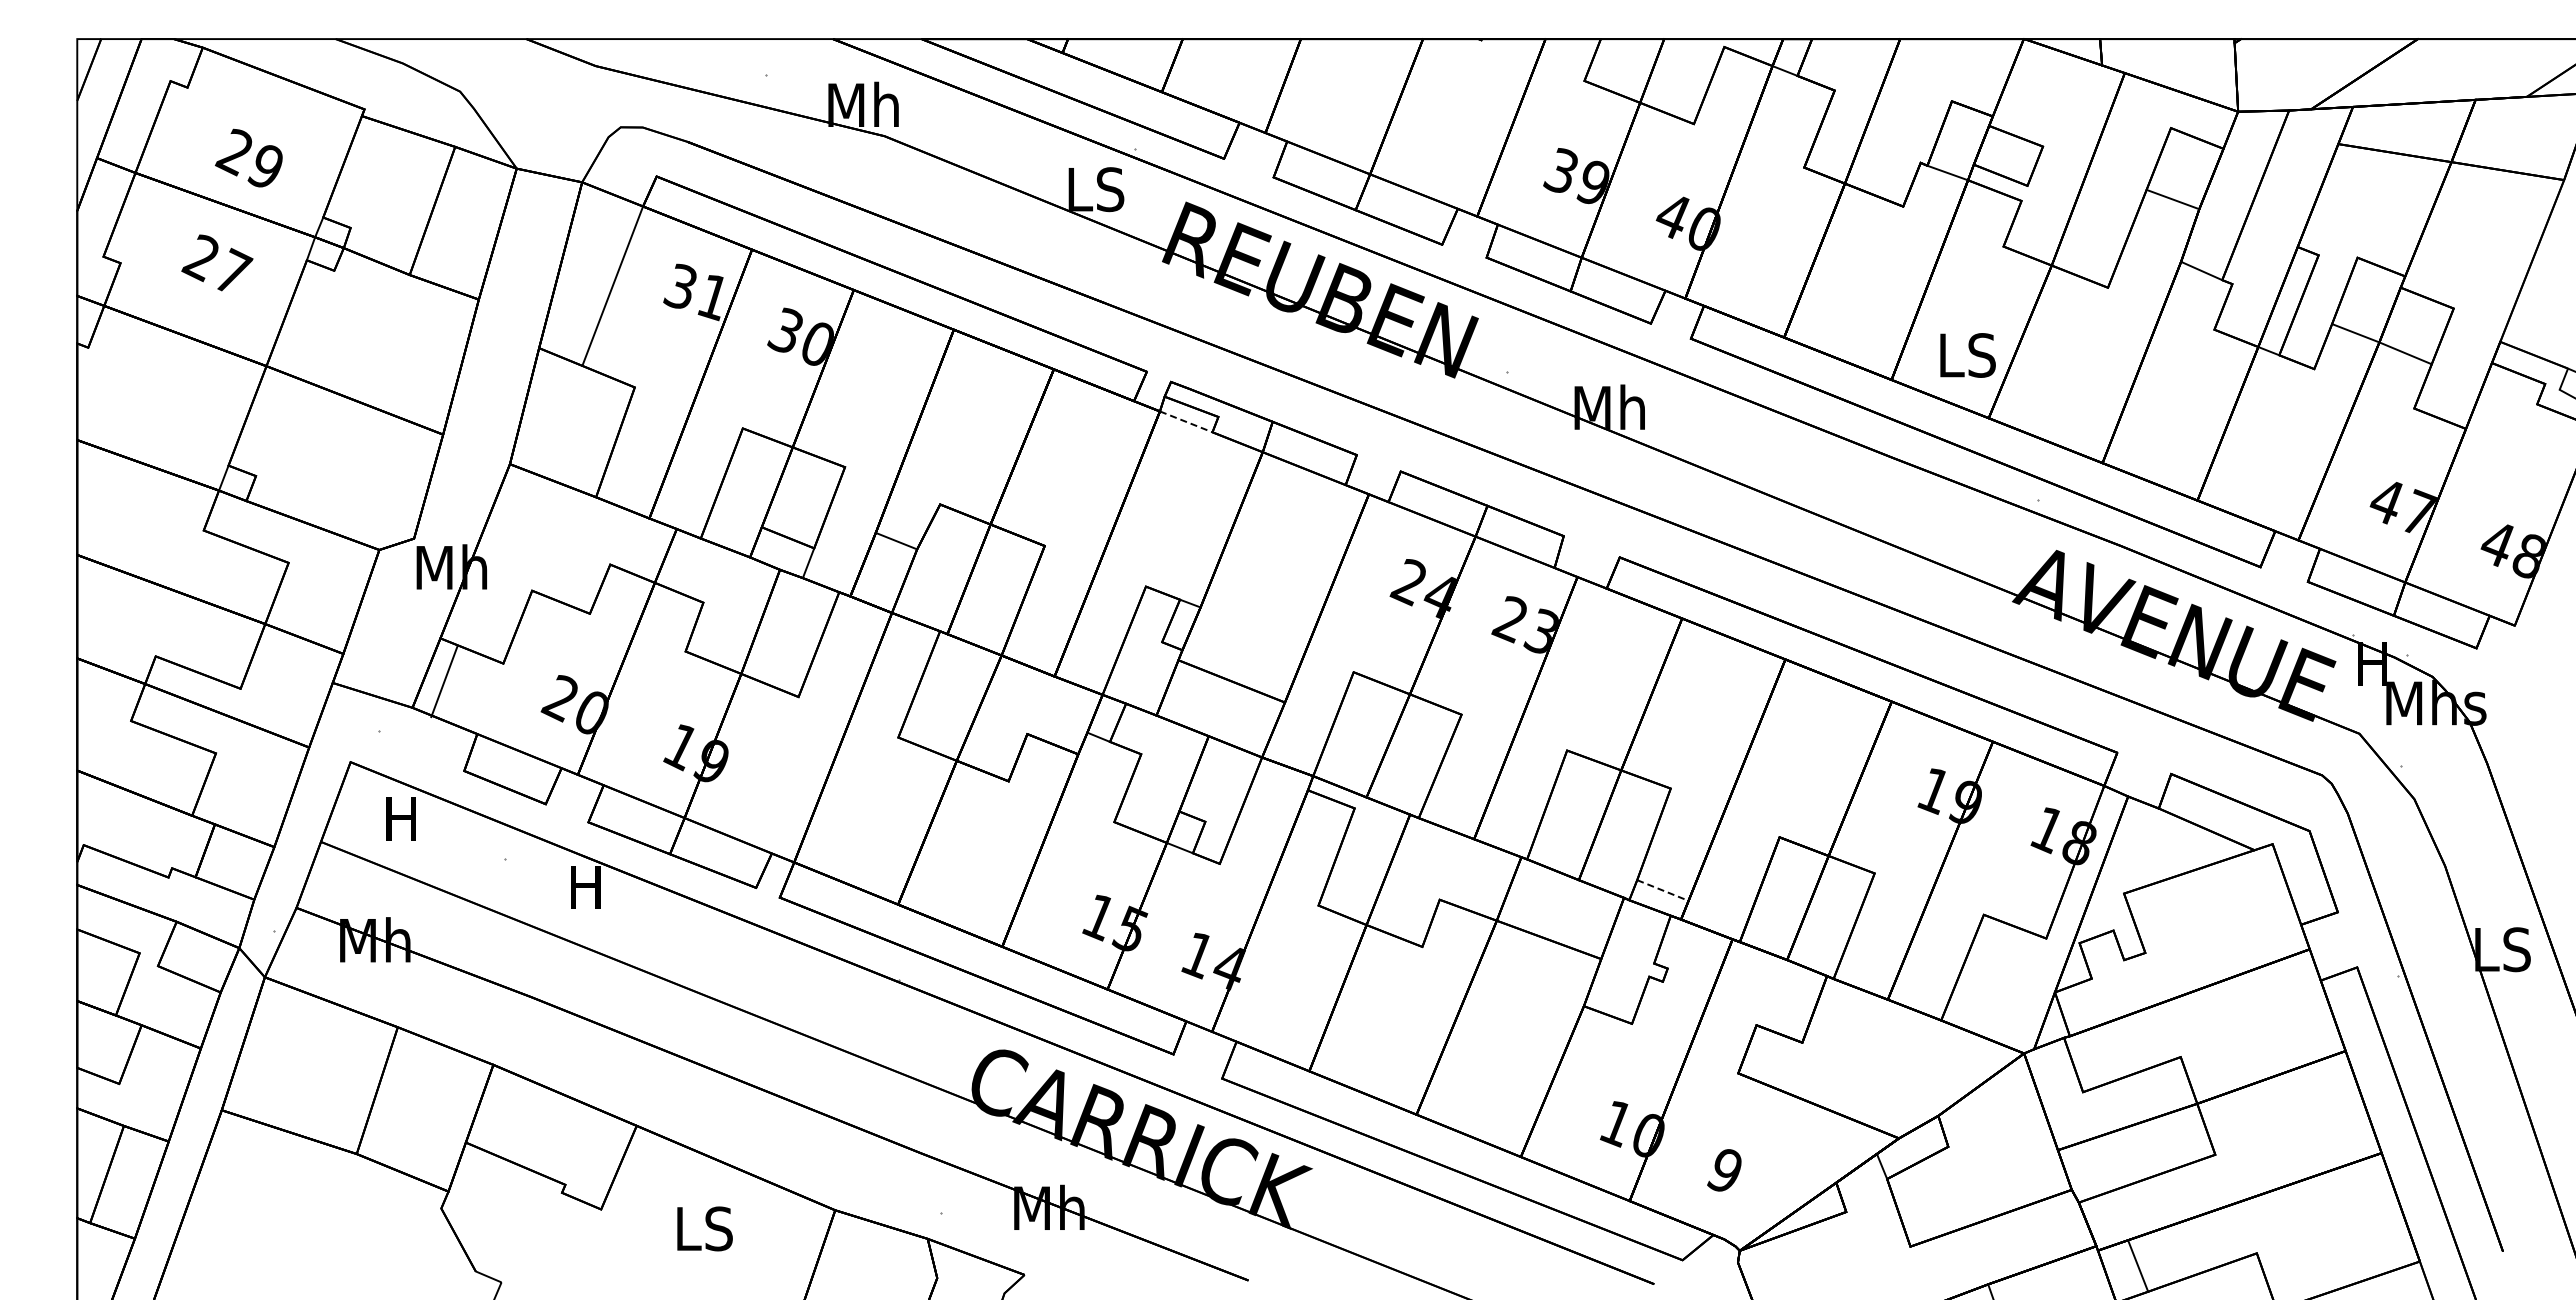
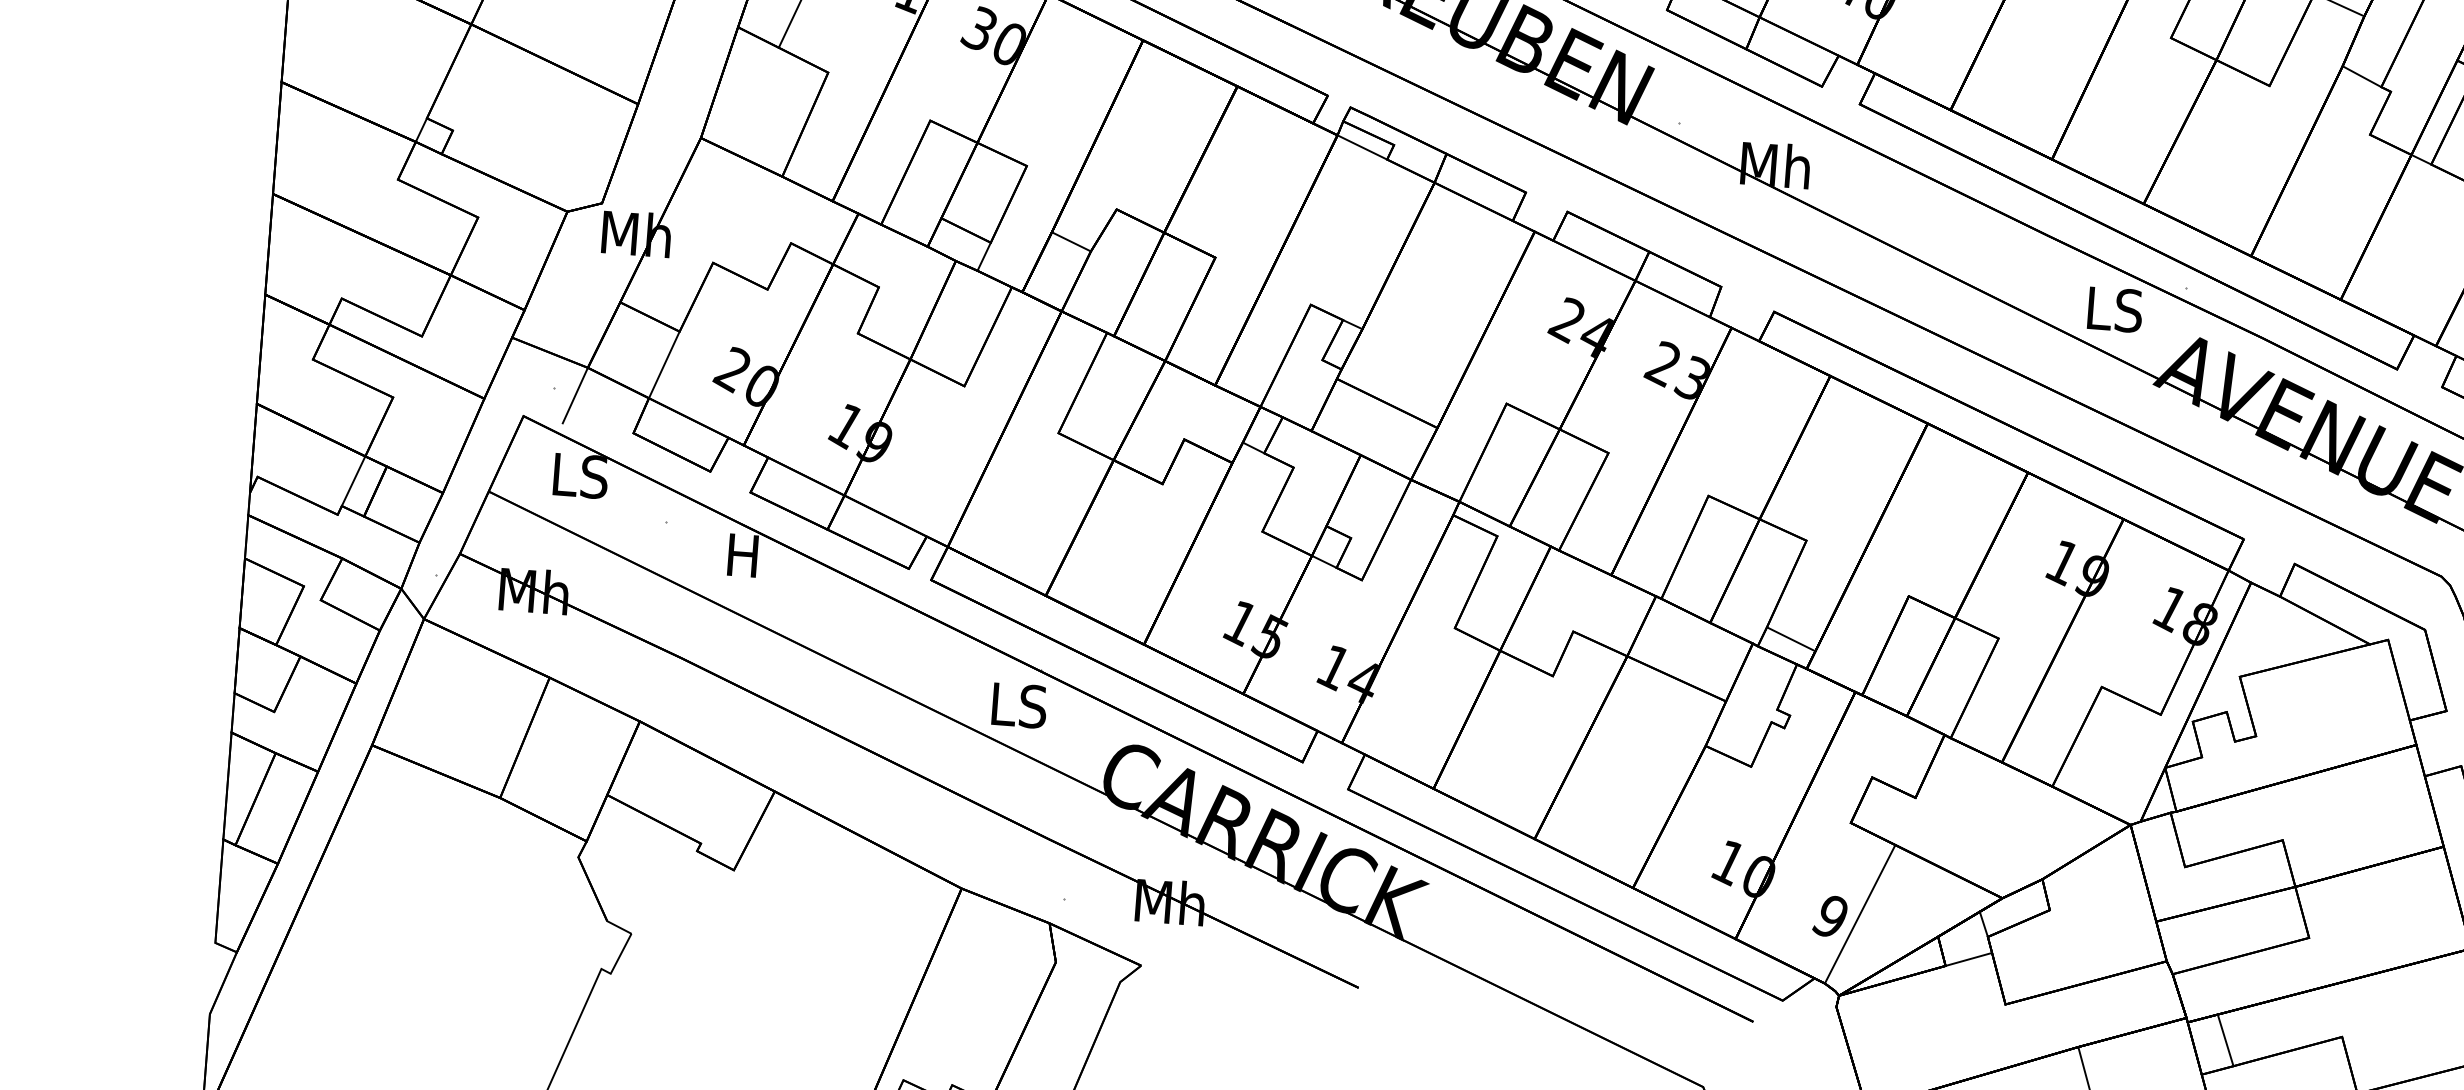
text: (1967, 355) -> (2114, 309), moved
line: (1186, 422) -> (1362, 148), dashed -> solid
line: (444, 681) -> (664, 364), moved
line: (401, 736) -> (575, 394), added
text: (413, 818) -> (580, 475), H -> LS
line: (182, 841) -> (353, 480), added
line: (1662, 890) -> (1790, 639), dashed -> solid
line: (1754, 1165) -> (1859, 913), added
line: (1869, 1203) -> (1968, 959), added
text: (704, 1228) -> (1019, 705), moved

